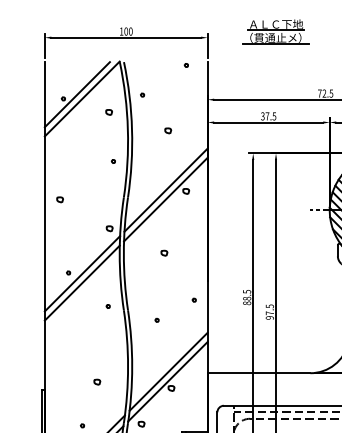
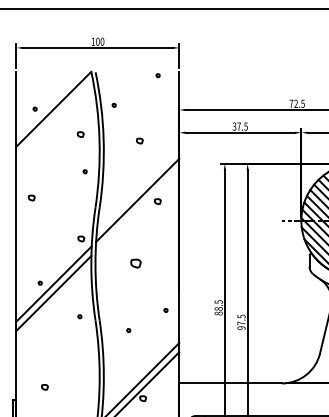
part: (275, 31) -> (247, 41), removed
line: (76, 94) -> (48, 104), removed
part: (108, 112) -> (80, 134), moved
part: (59, 199) -> (31, 197), moved
line: (165, 199) -> (137, 209), removed
part: (164, 252) -> (136, 262), size x1.6
part: (97, 381) -> (45, 386), moved

